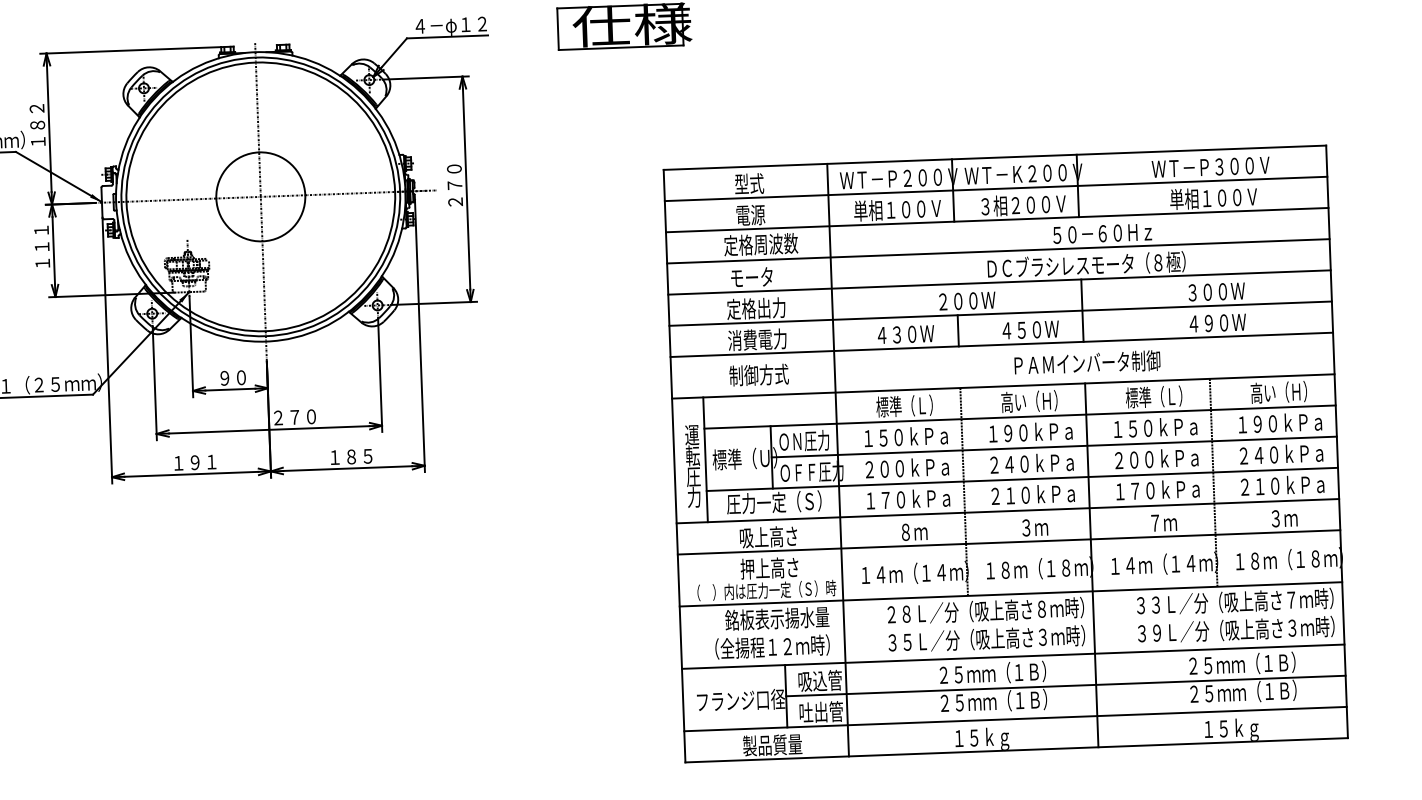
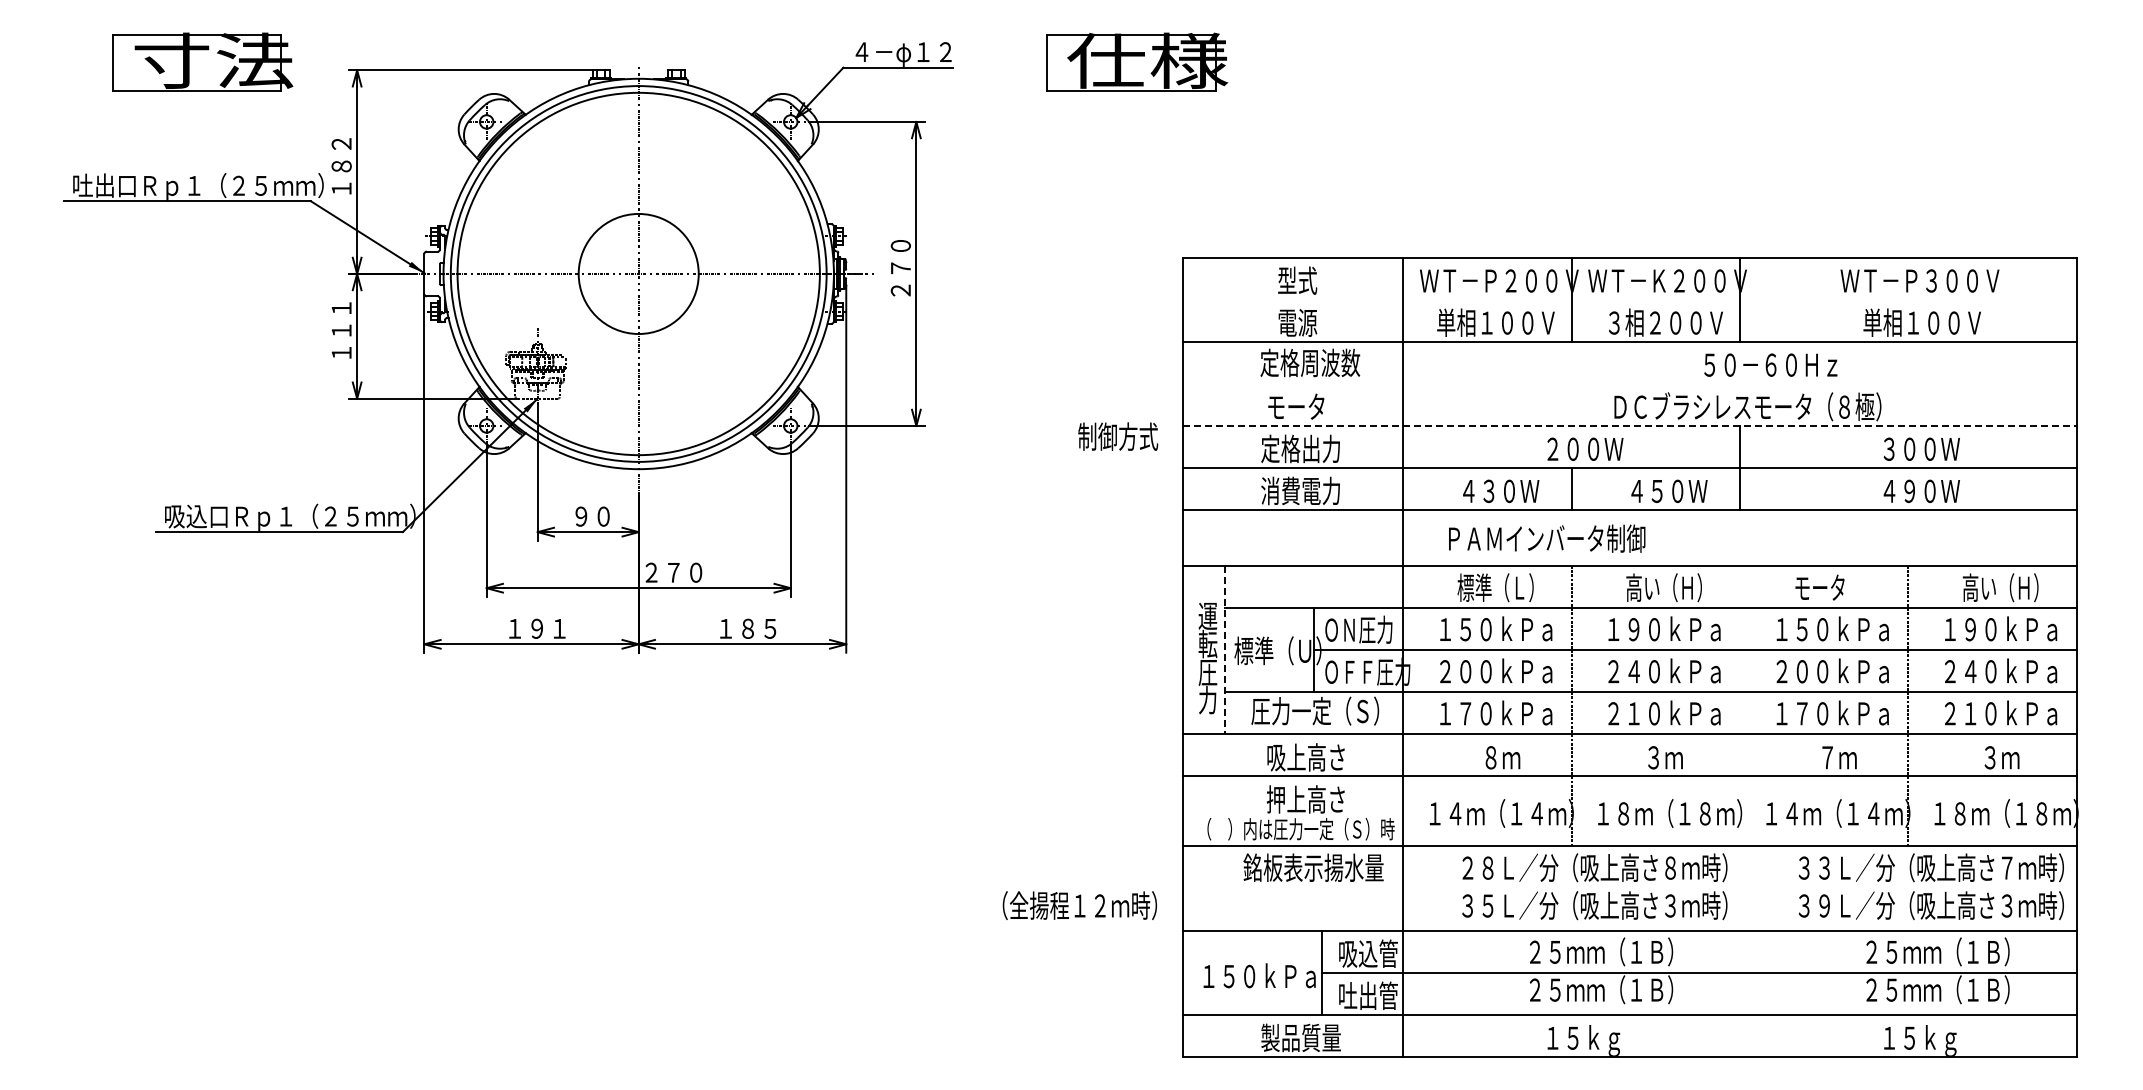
line: (995, 188) -> (1629, 299), removed
line: (998, 251) -> (1629, 383), removed
line: (999, 282) -> (1629, 425), solid -> dashed
text: (1087, 362) -> (1547, 538), moved
text: (759, 374) -> (1118, 436), moved
text: (1154, 396) -> (1832, 587), 標準（Ｌ） -> モータ
line: (705, 460) -> (1224, 650), solid -> dashed
line: (1091, 565) -> (1739, 811), removed
text: (772, 646) -> (1079, 905), moved
text: (740, 700) -> (1260, 976), フランジ口径 -> １５０ｋＰａ

